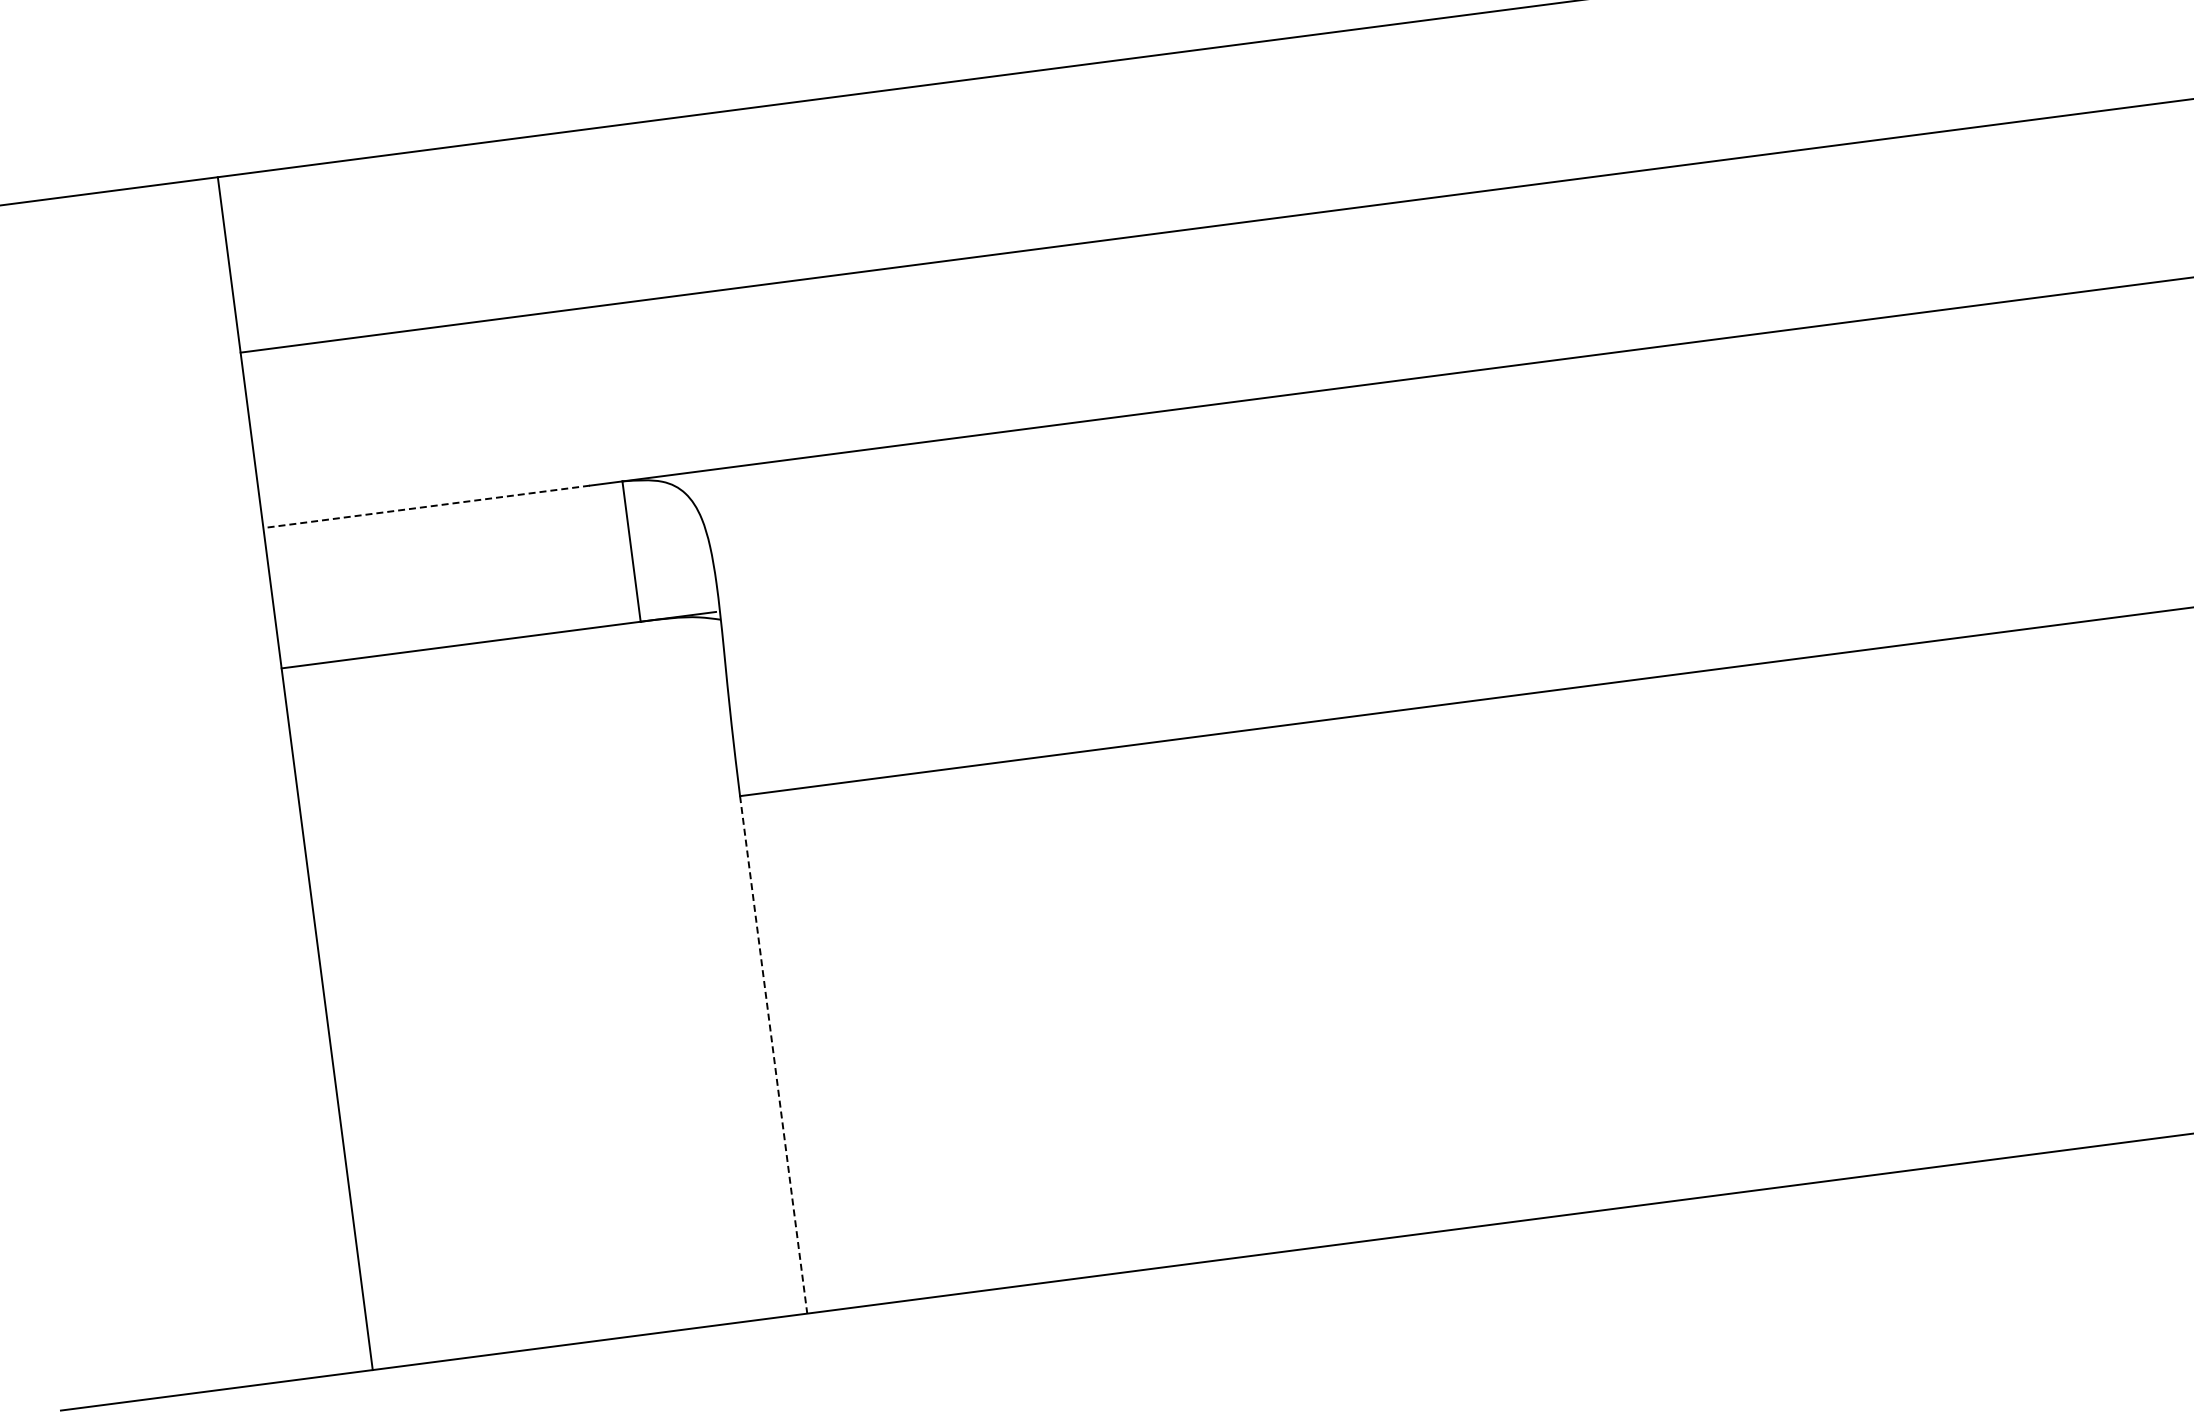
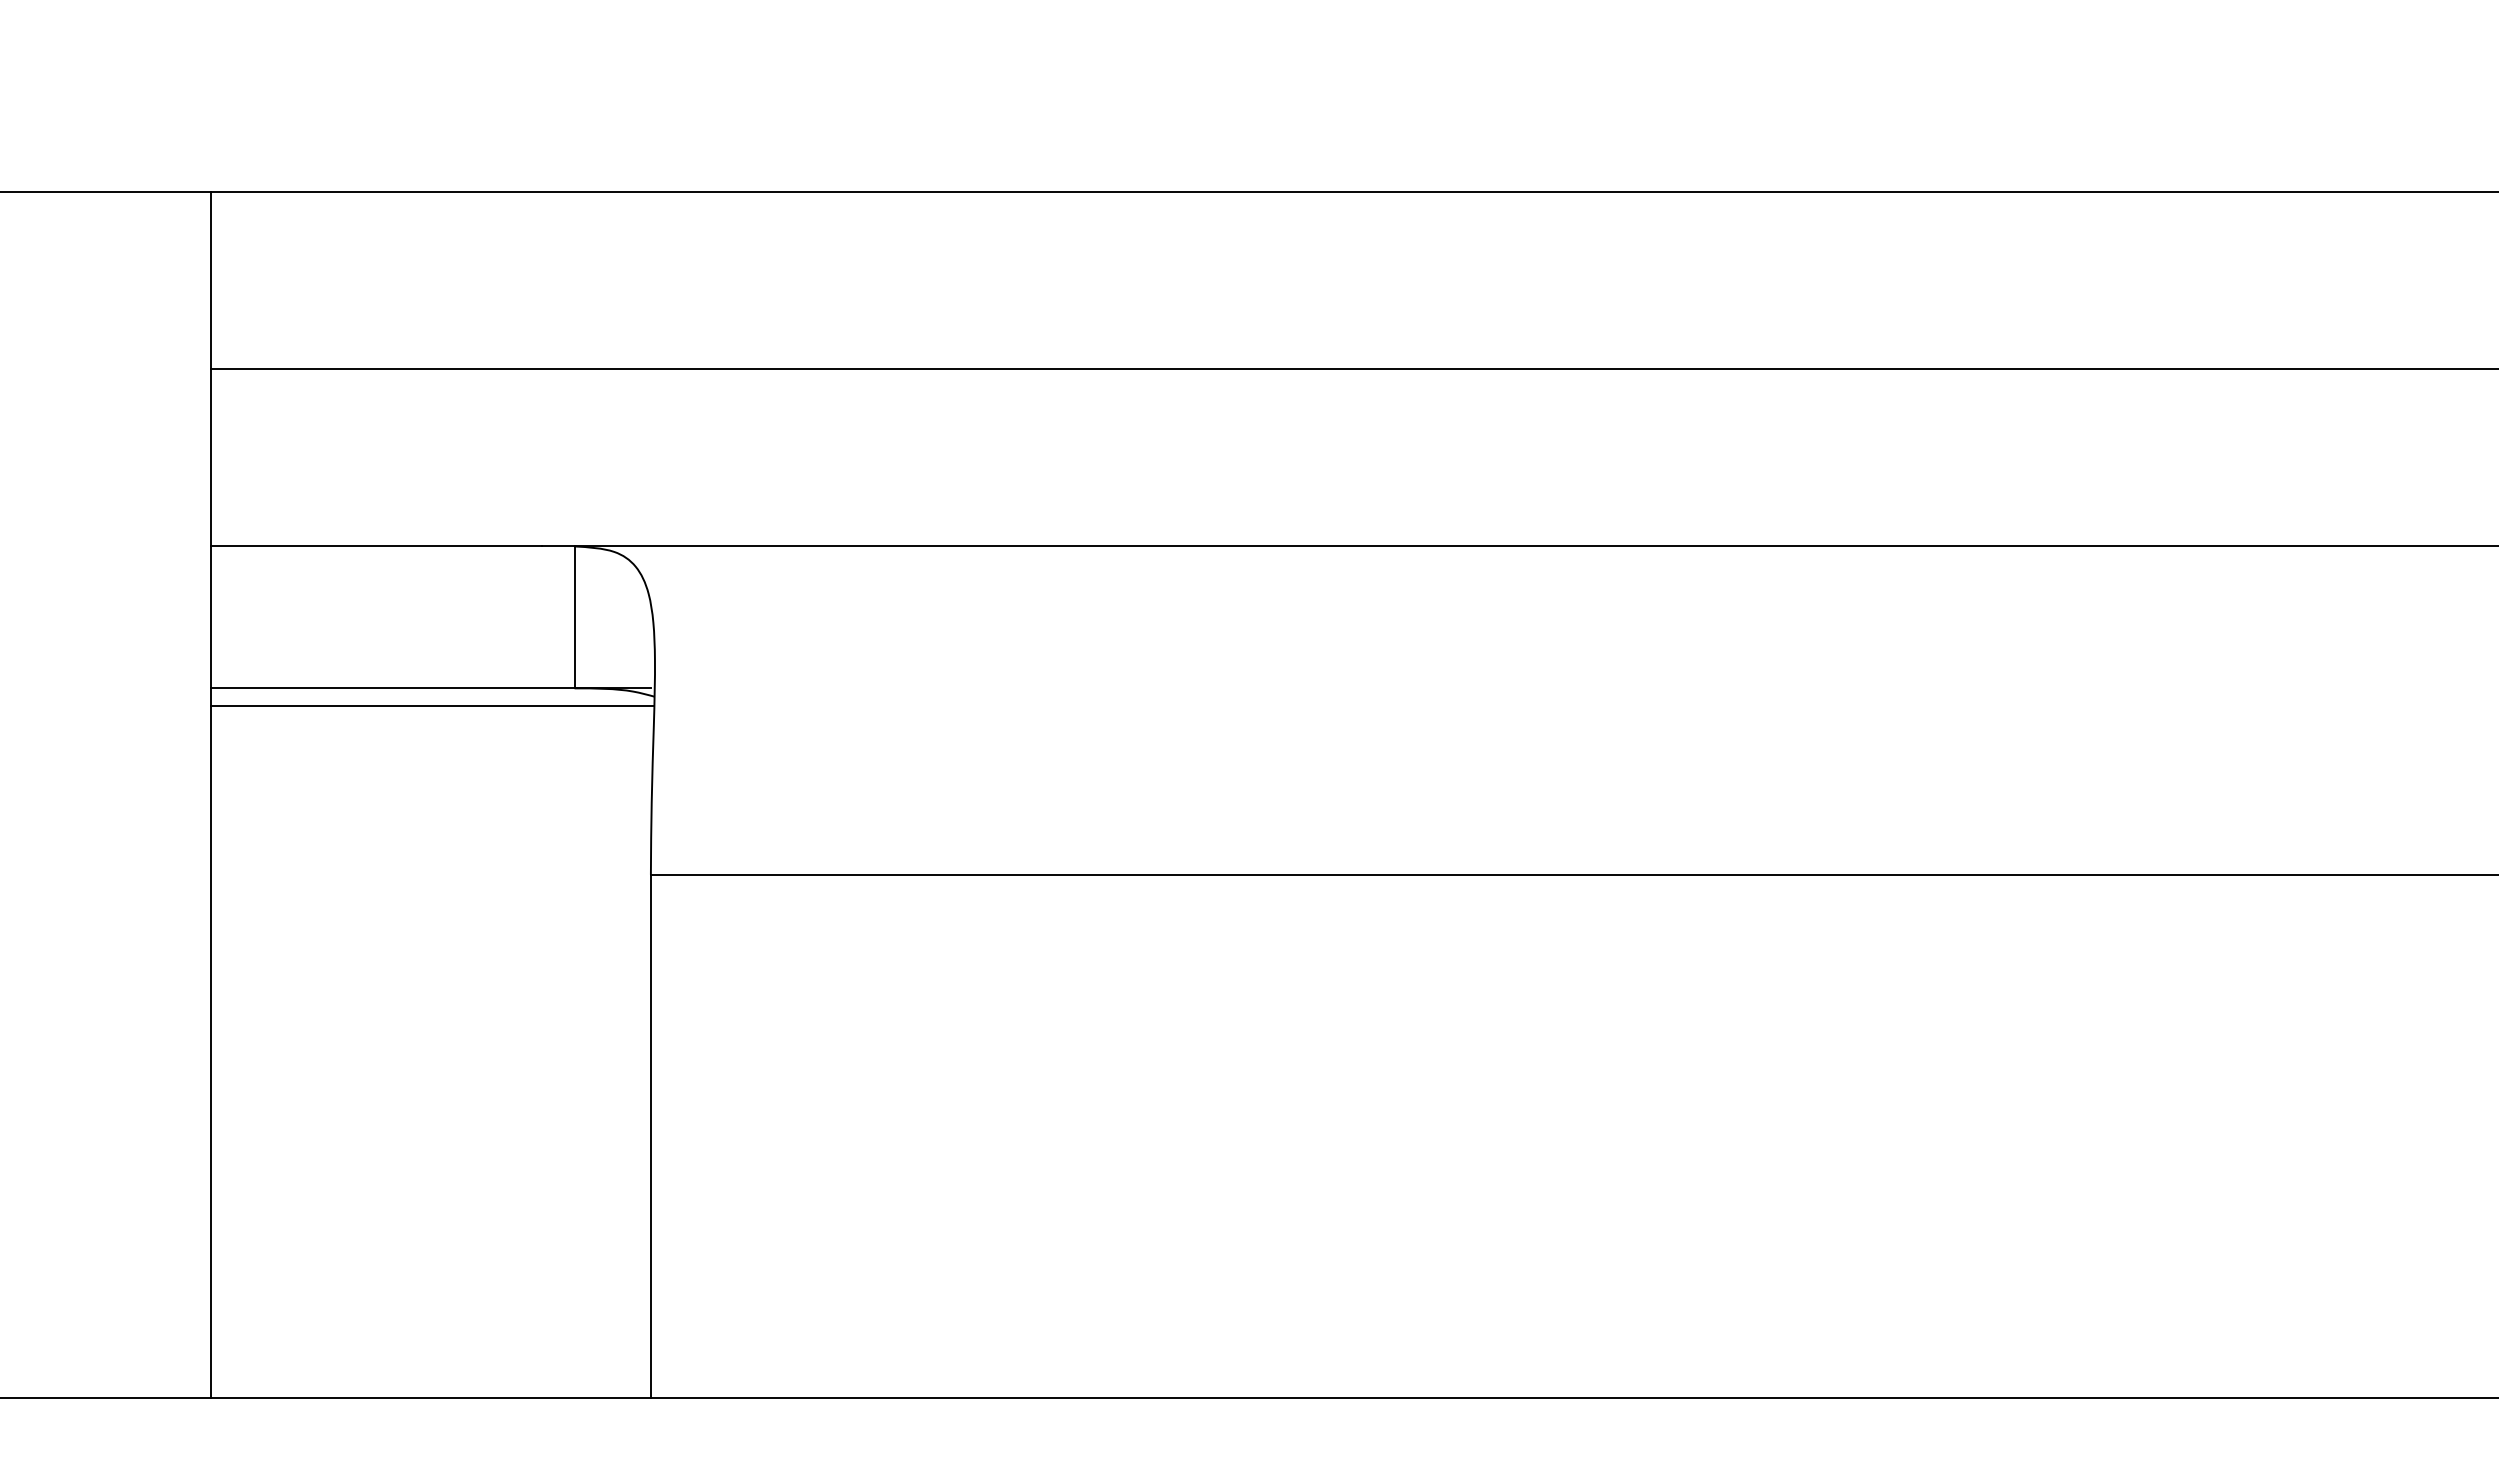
line: (426, 506) -> (376, 546), dashed -> solid
line: (502, 657) -> (432, 706), added
line: (773, 1055) -> (650, 1136), dashed -> solid

